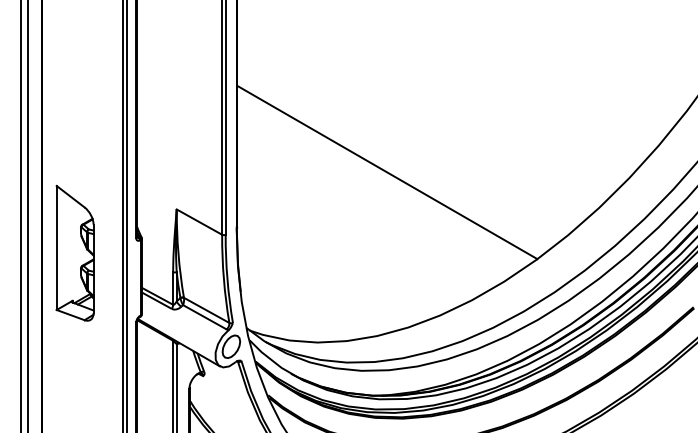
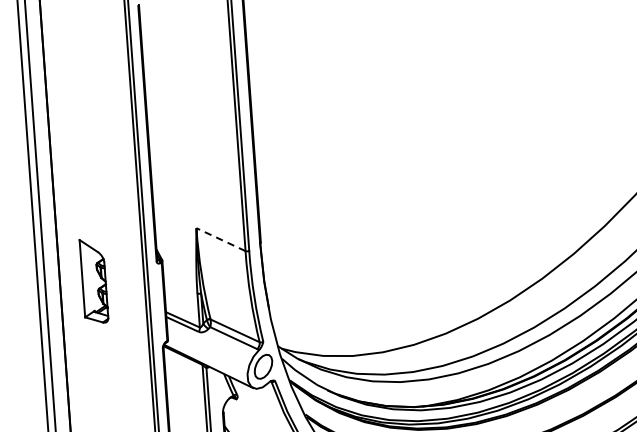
line: (387, 172) -> (412, 174), removed
line: (199, 221) -> (221, 239), solid -> dashed
part: (74, 252) -> (93, 280), size x0.6

